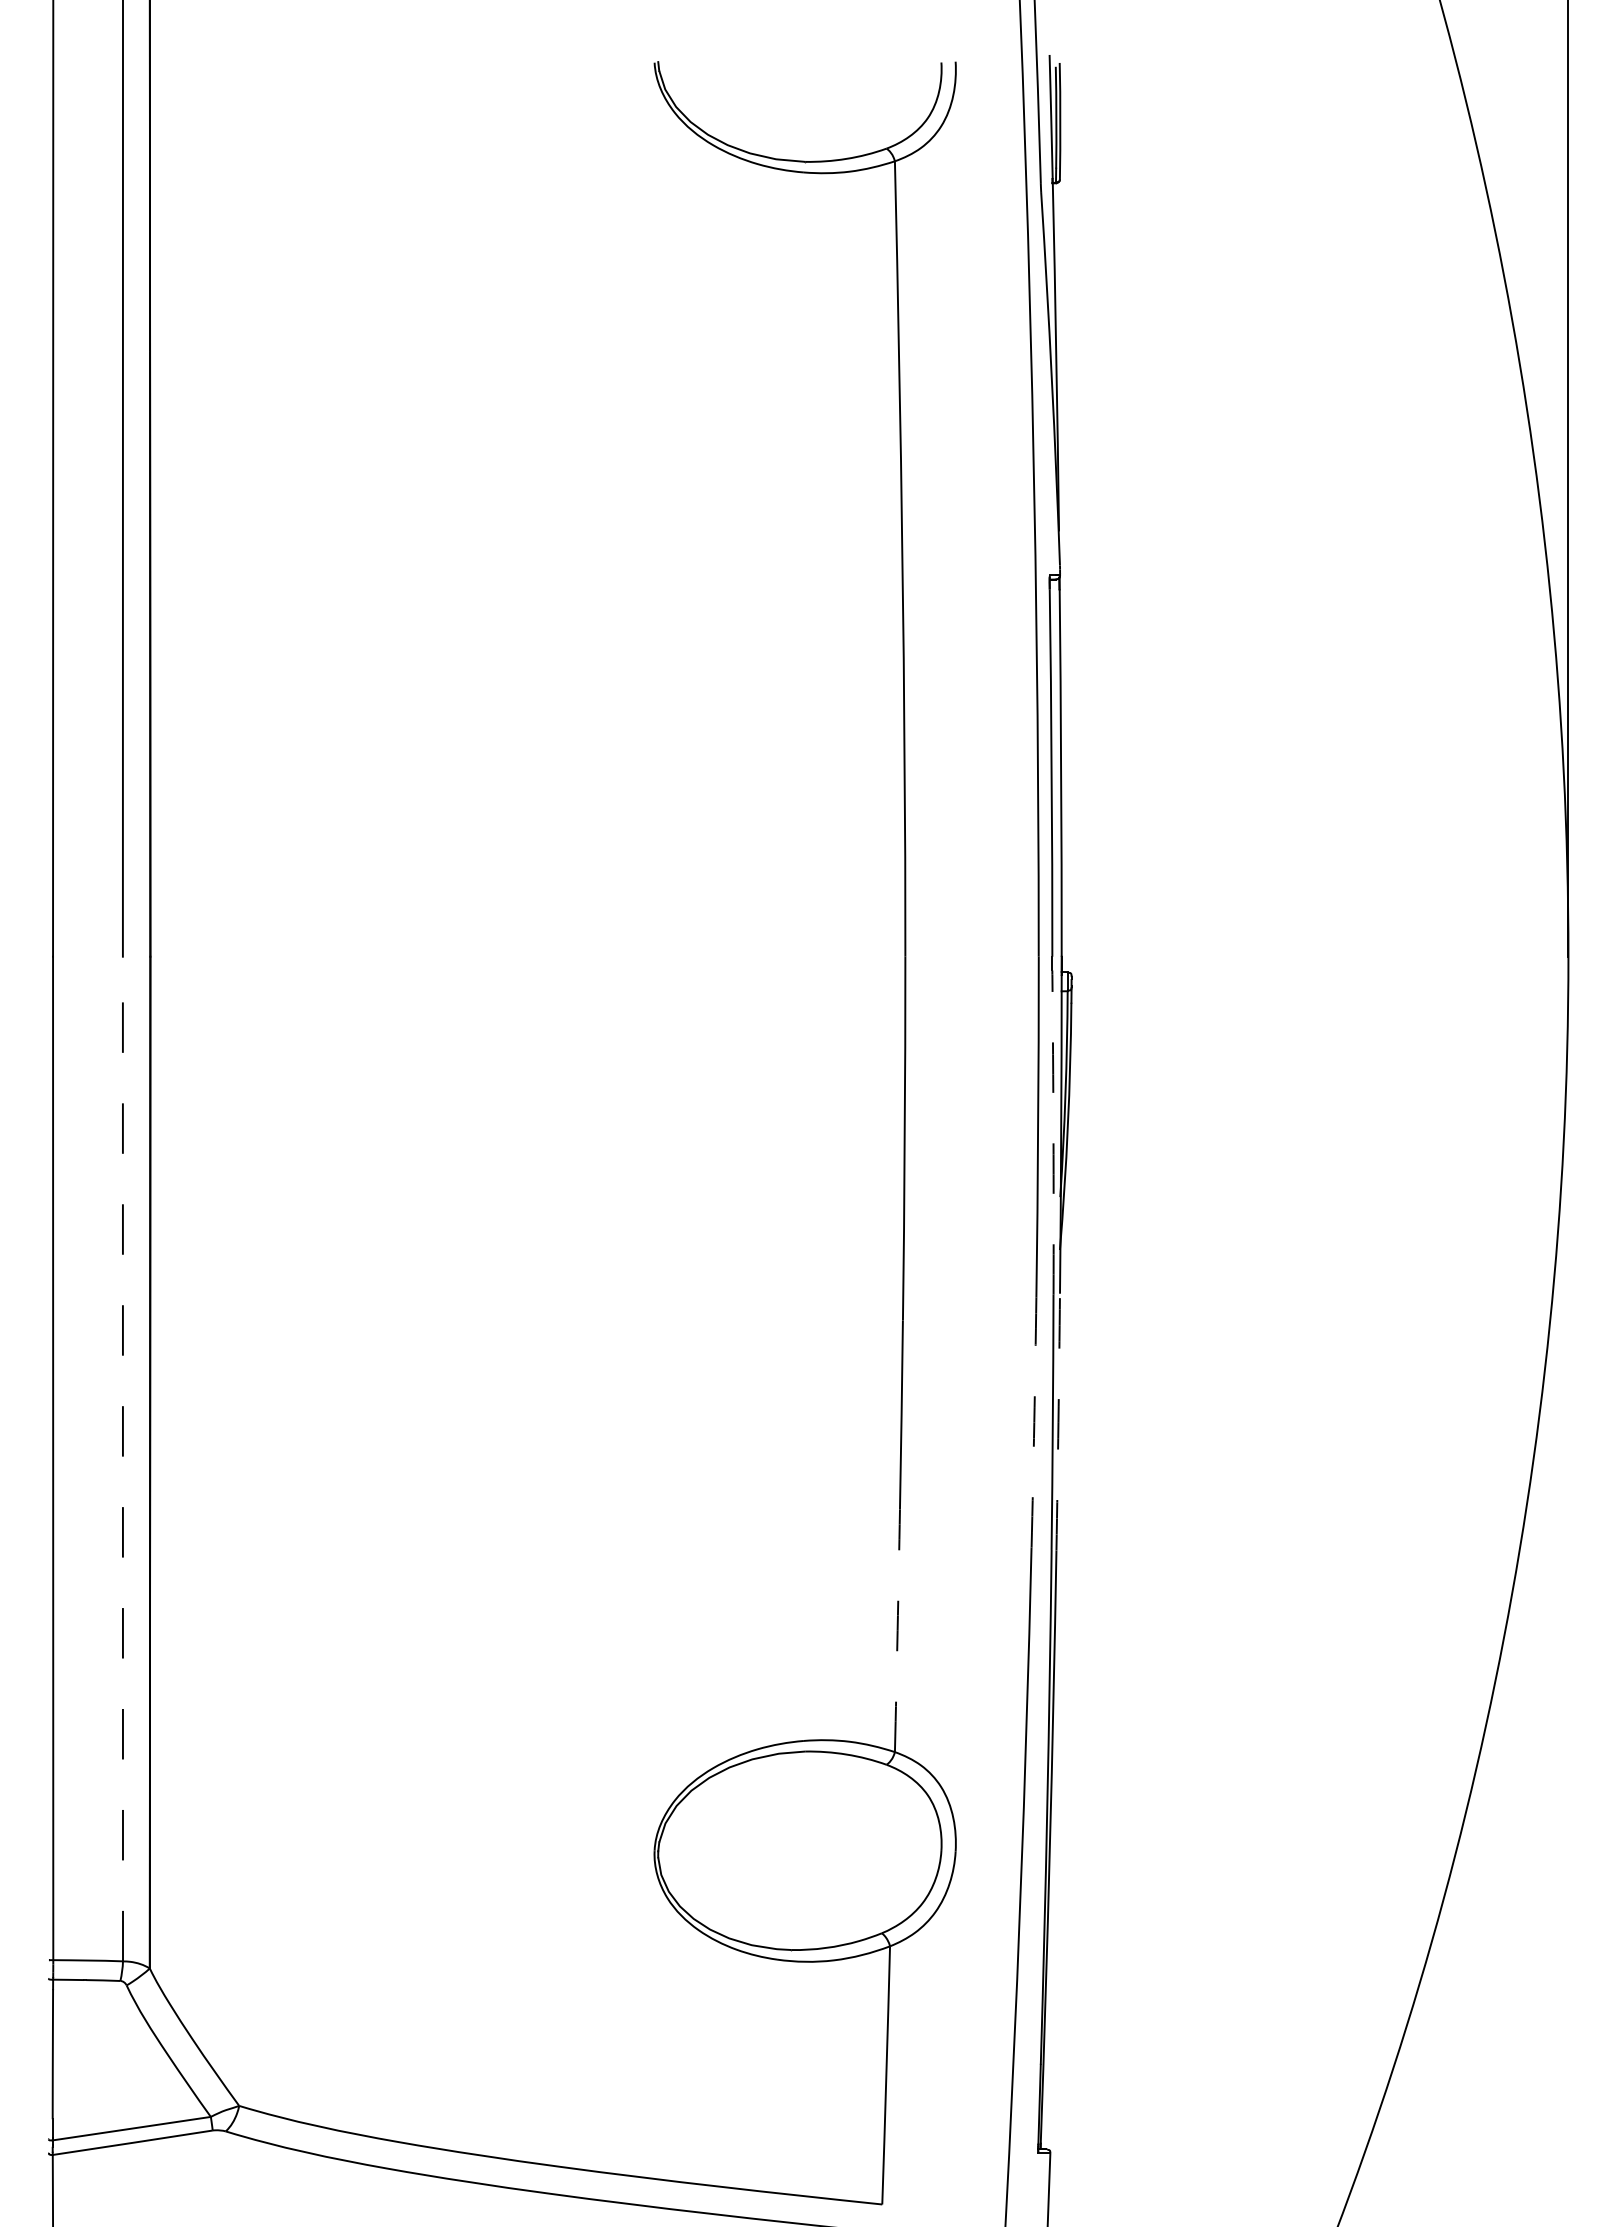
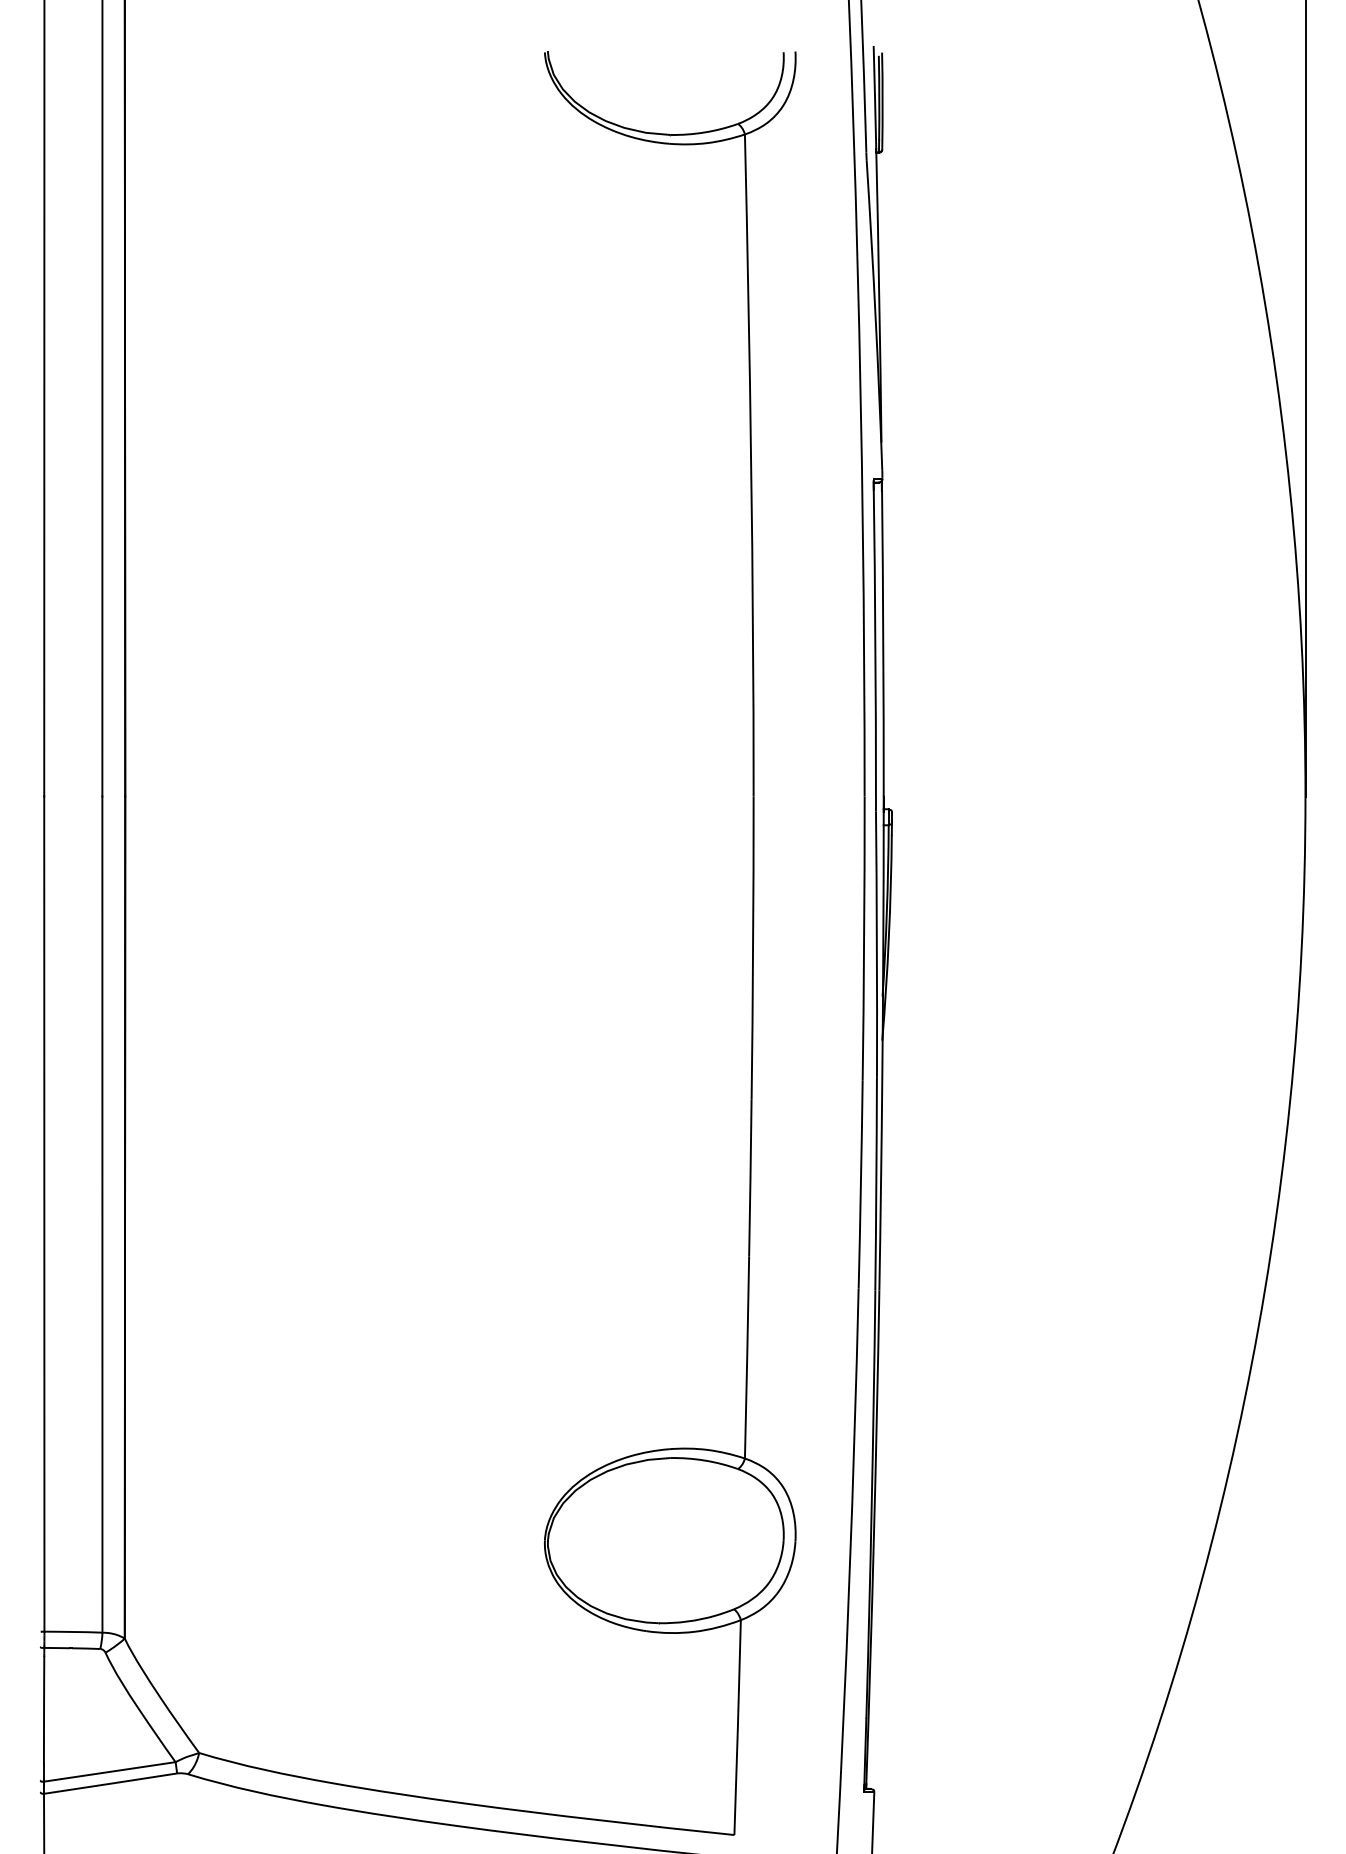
arc: (1053, 1134) -> (876, 944), dashed -> solid
arc: (1034, 1422) -> (861, 1184), dashed -> solid
arc: (1058, 1422) -> (881, 1184), dashed -> solid
line: (122, 1458) -> (102, 1214), dashed -> solid
arc: (897, 1630) -> (747, 1357), dashed -> solid

